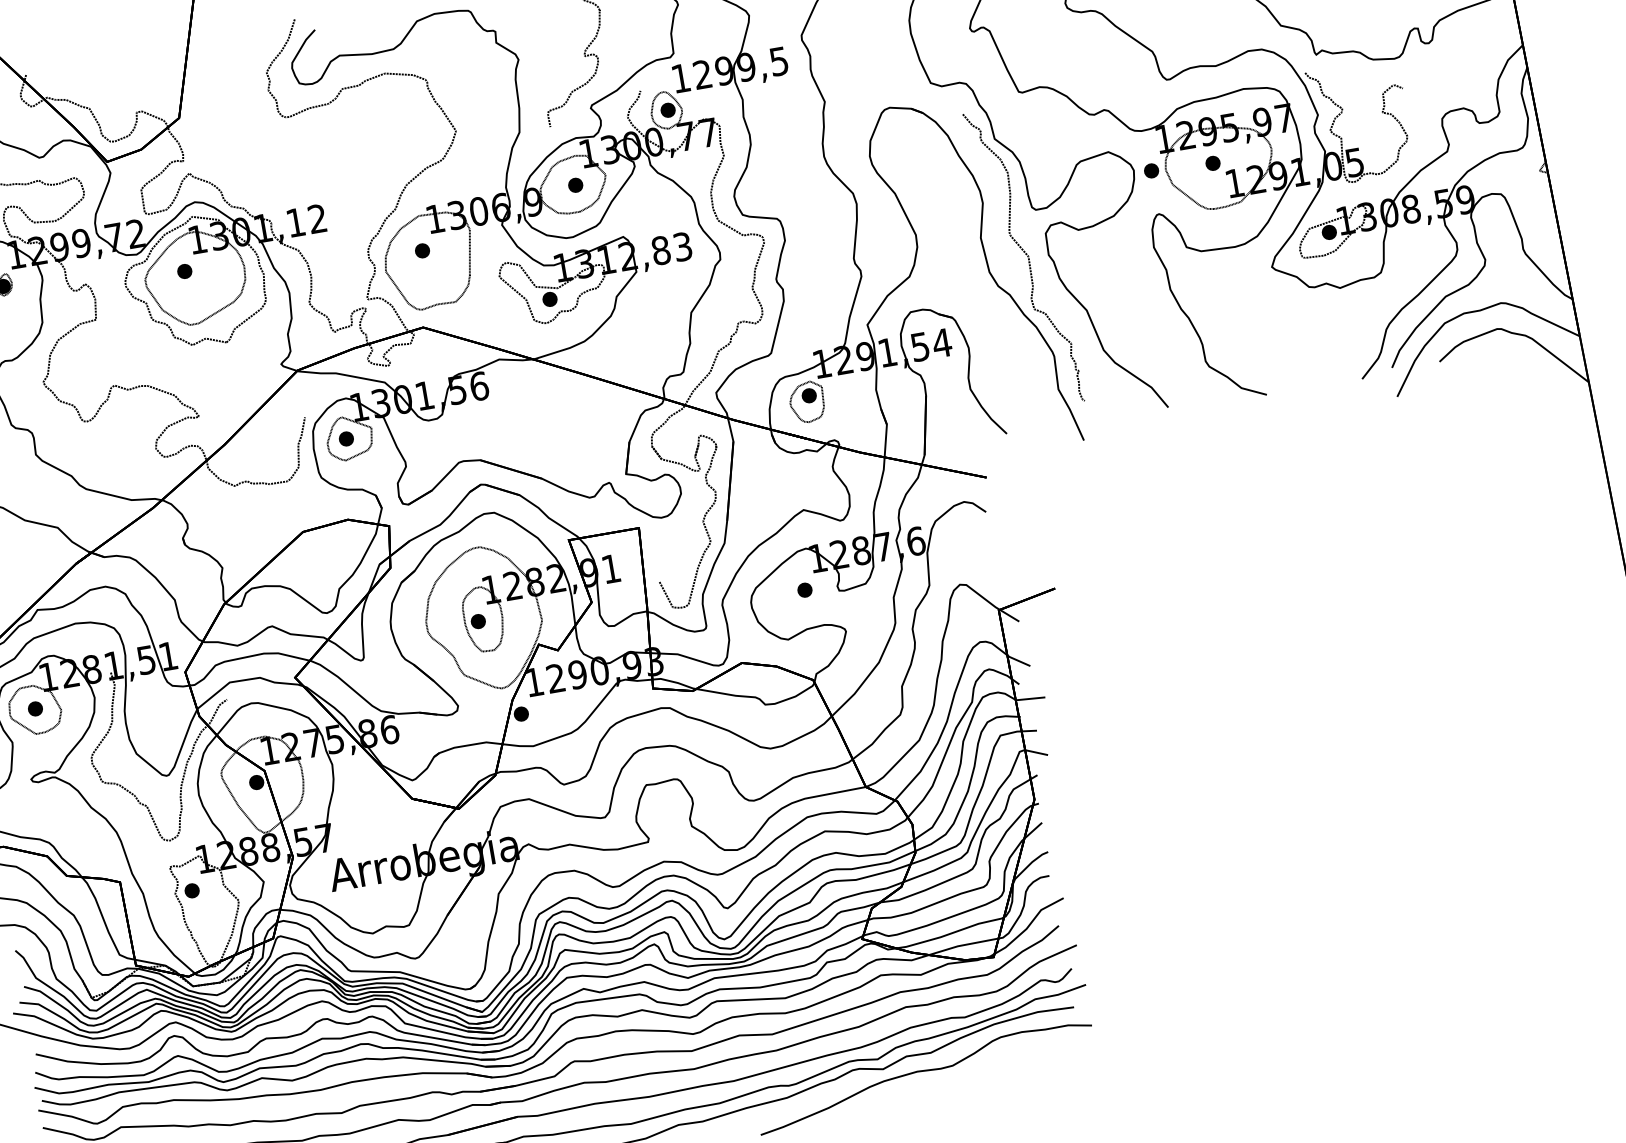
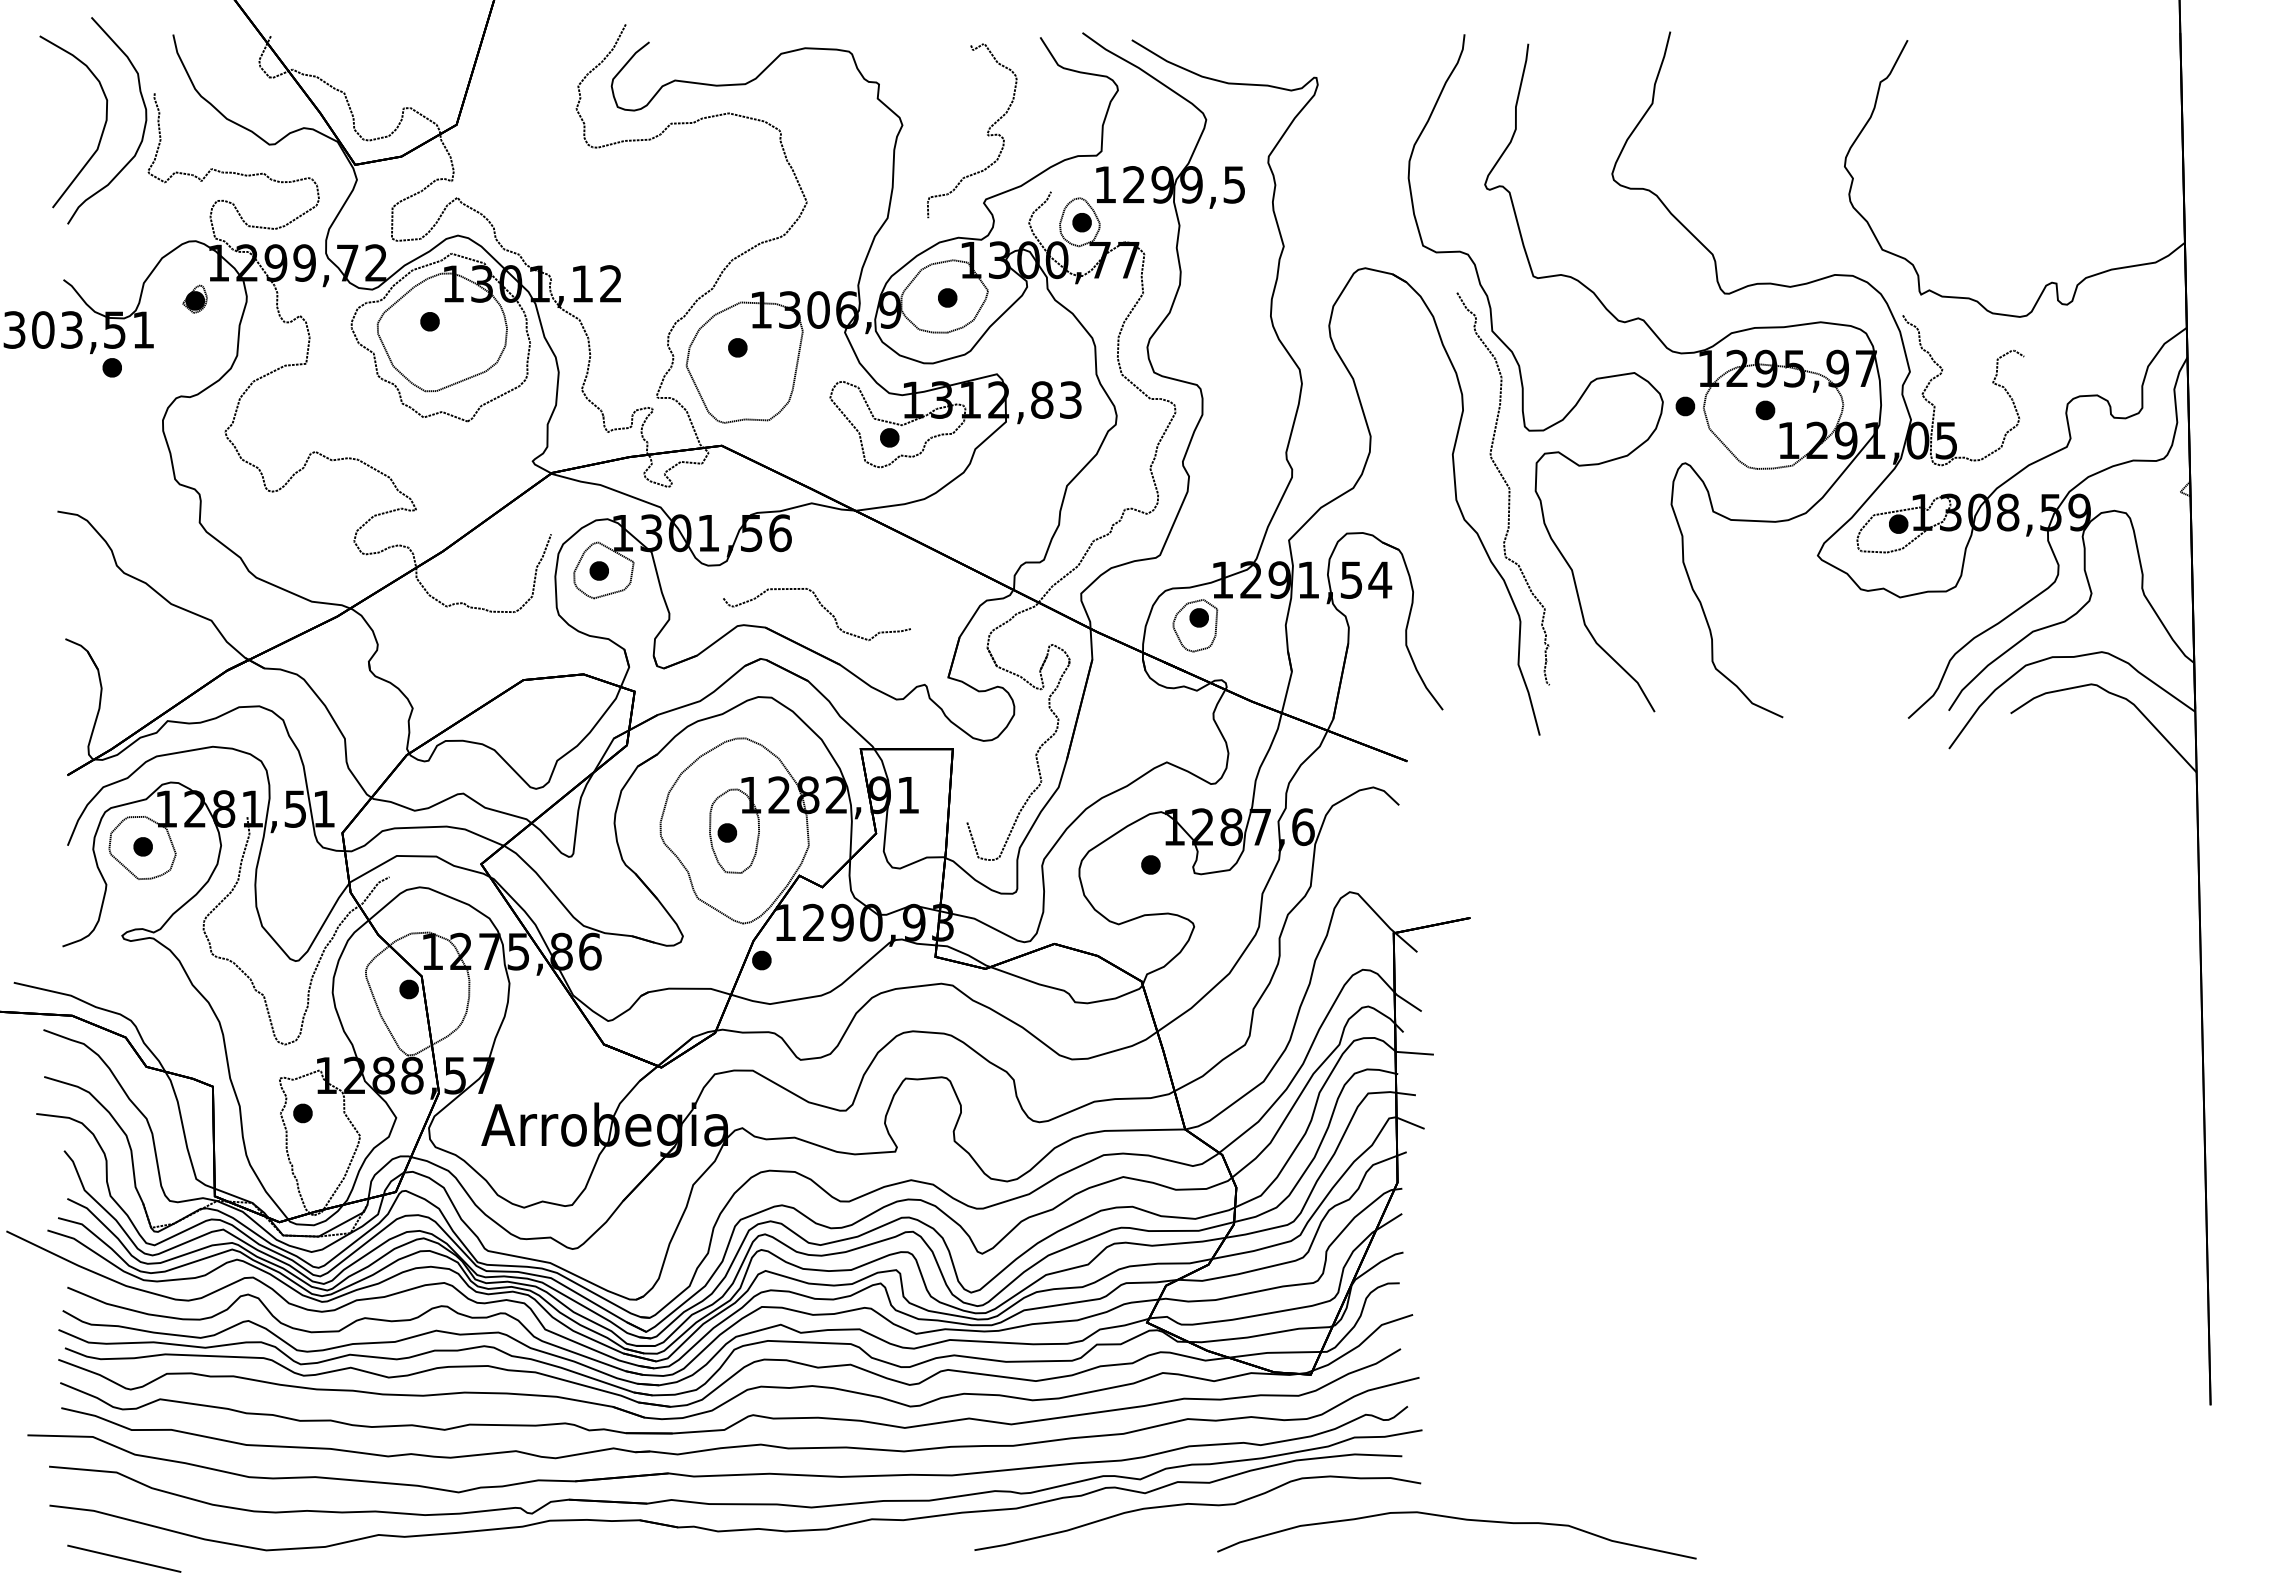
curve: (522, 438) -> (823, 608), added
curve: (1123, 1048) -> (1456, 1519), added

